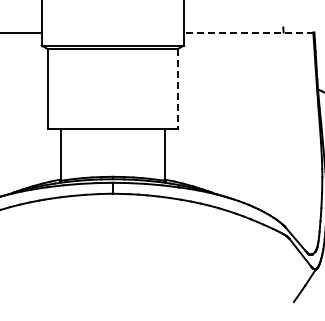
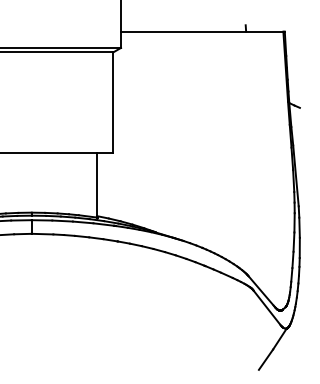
line: (248, 32) -> (202, 31), dashed -> solid
line: (177, 89) -> (112, 103), dashed -> solid

